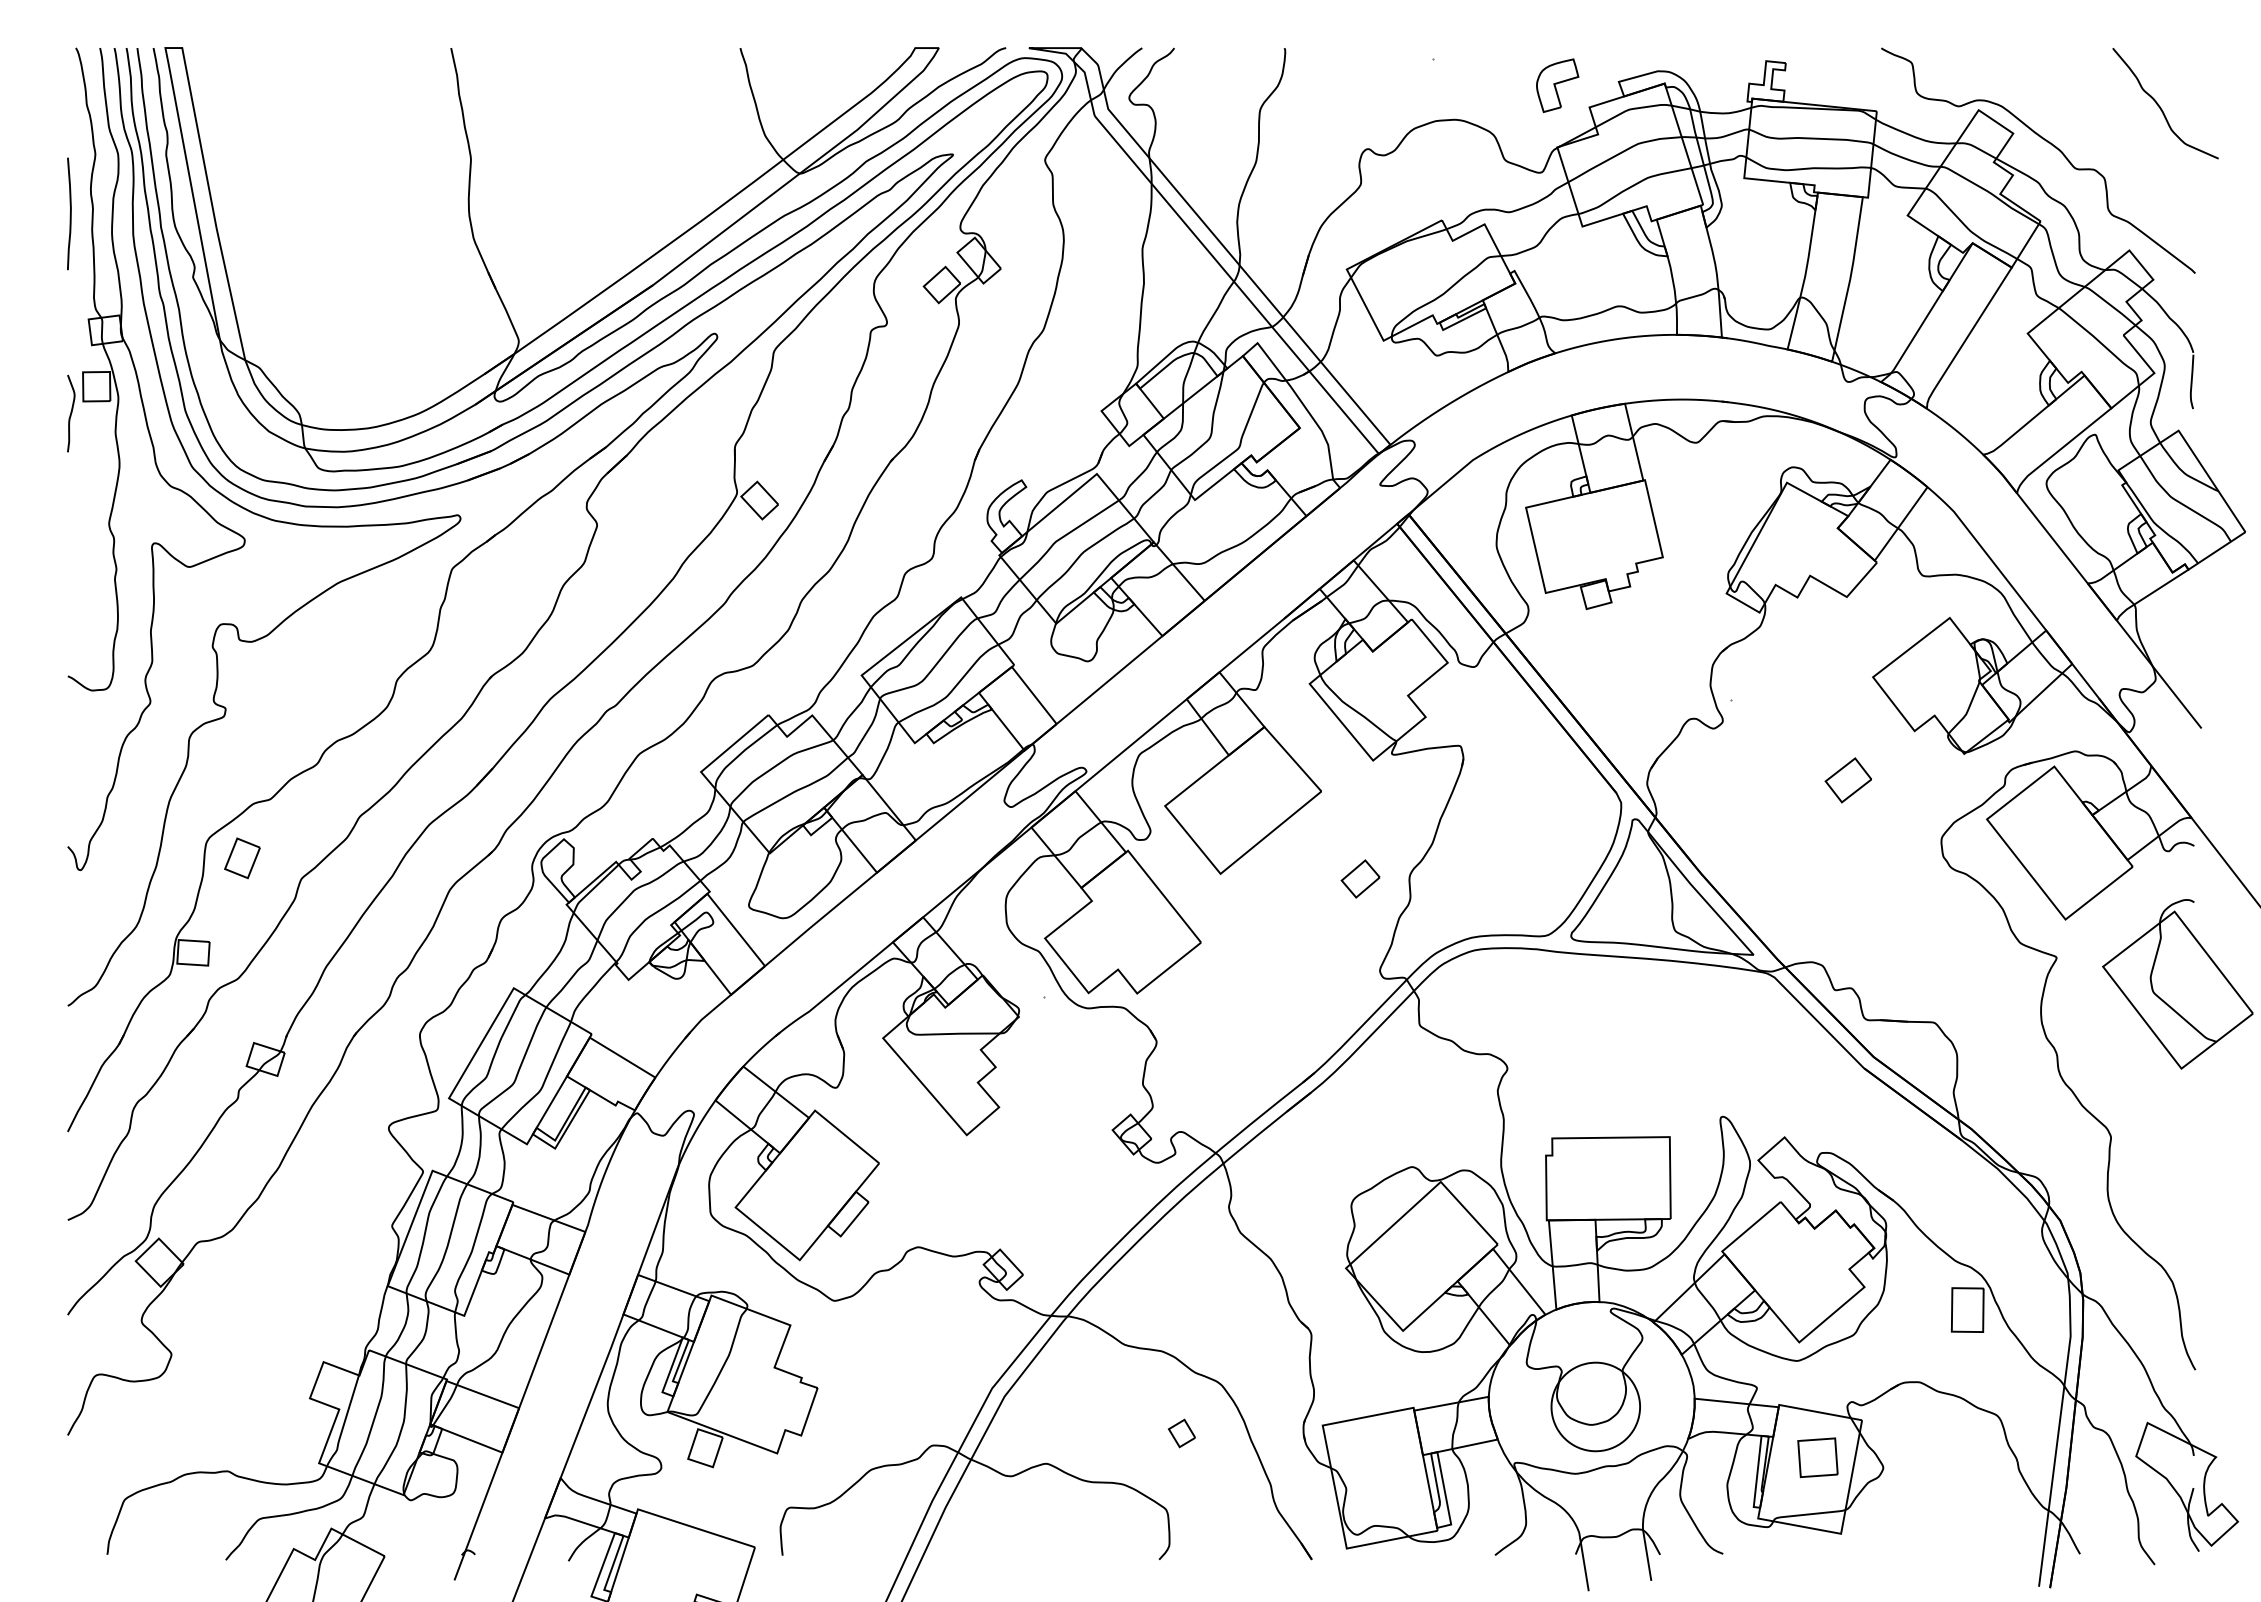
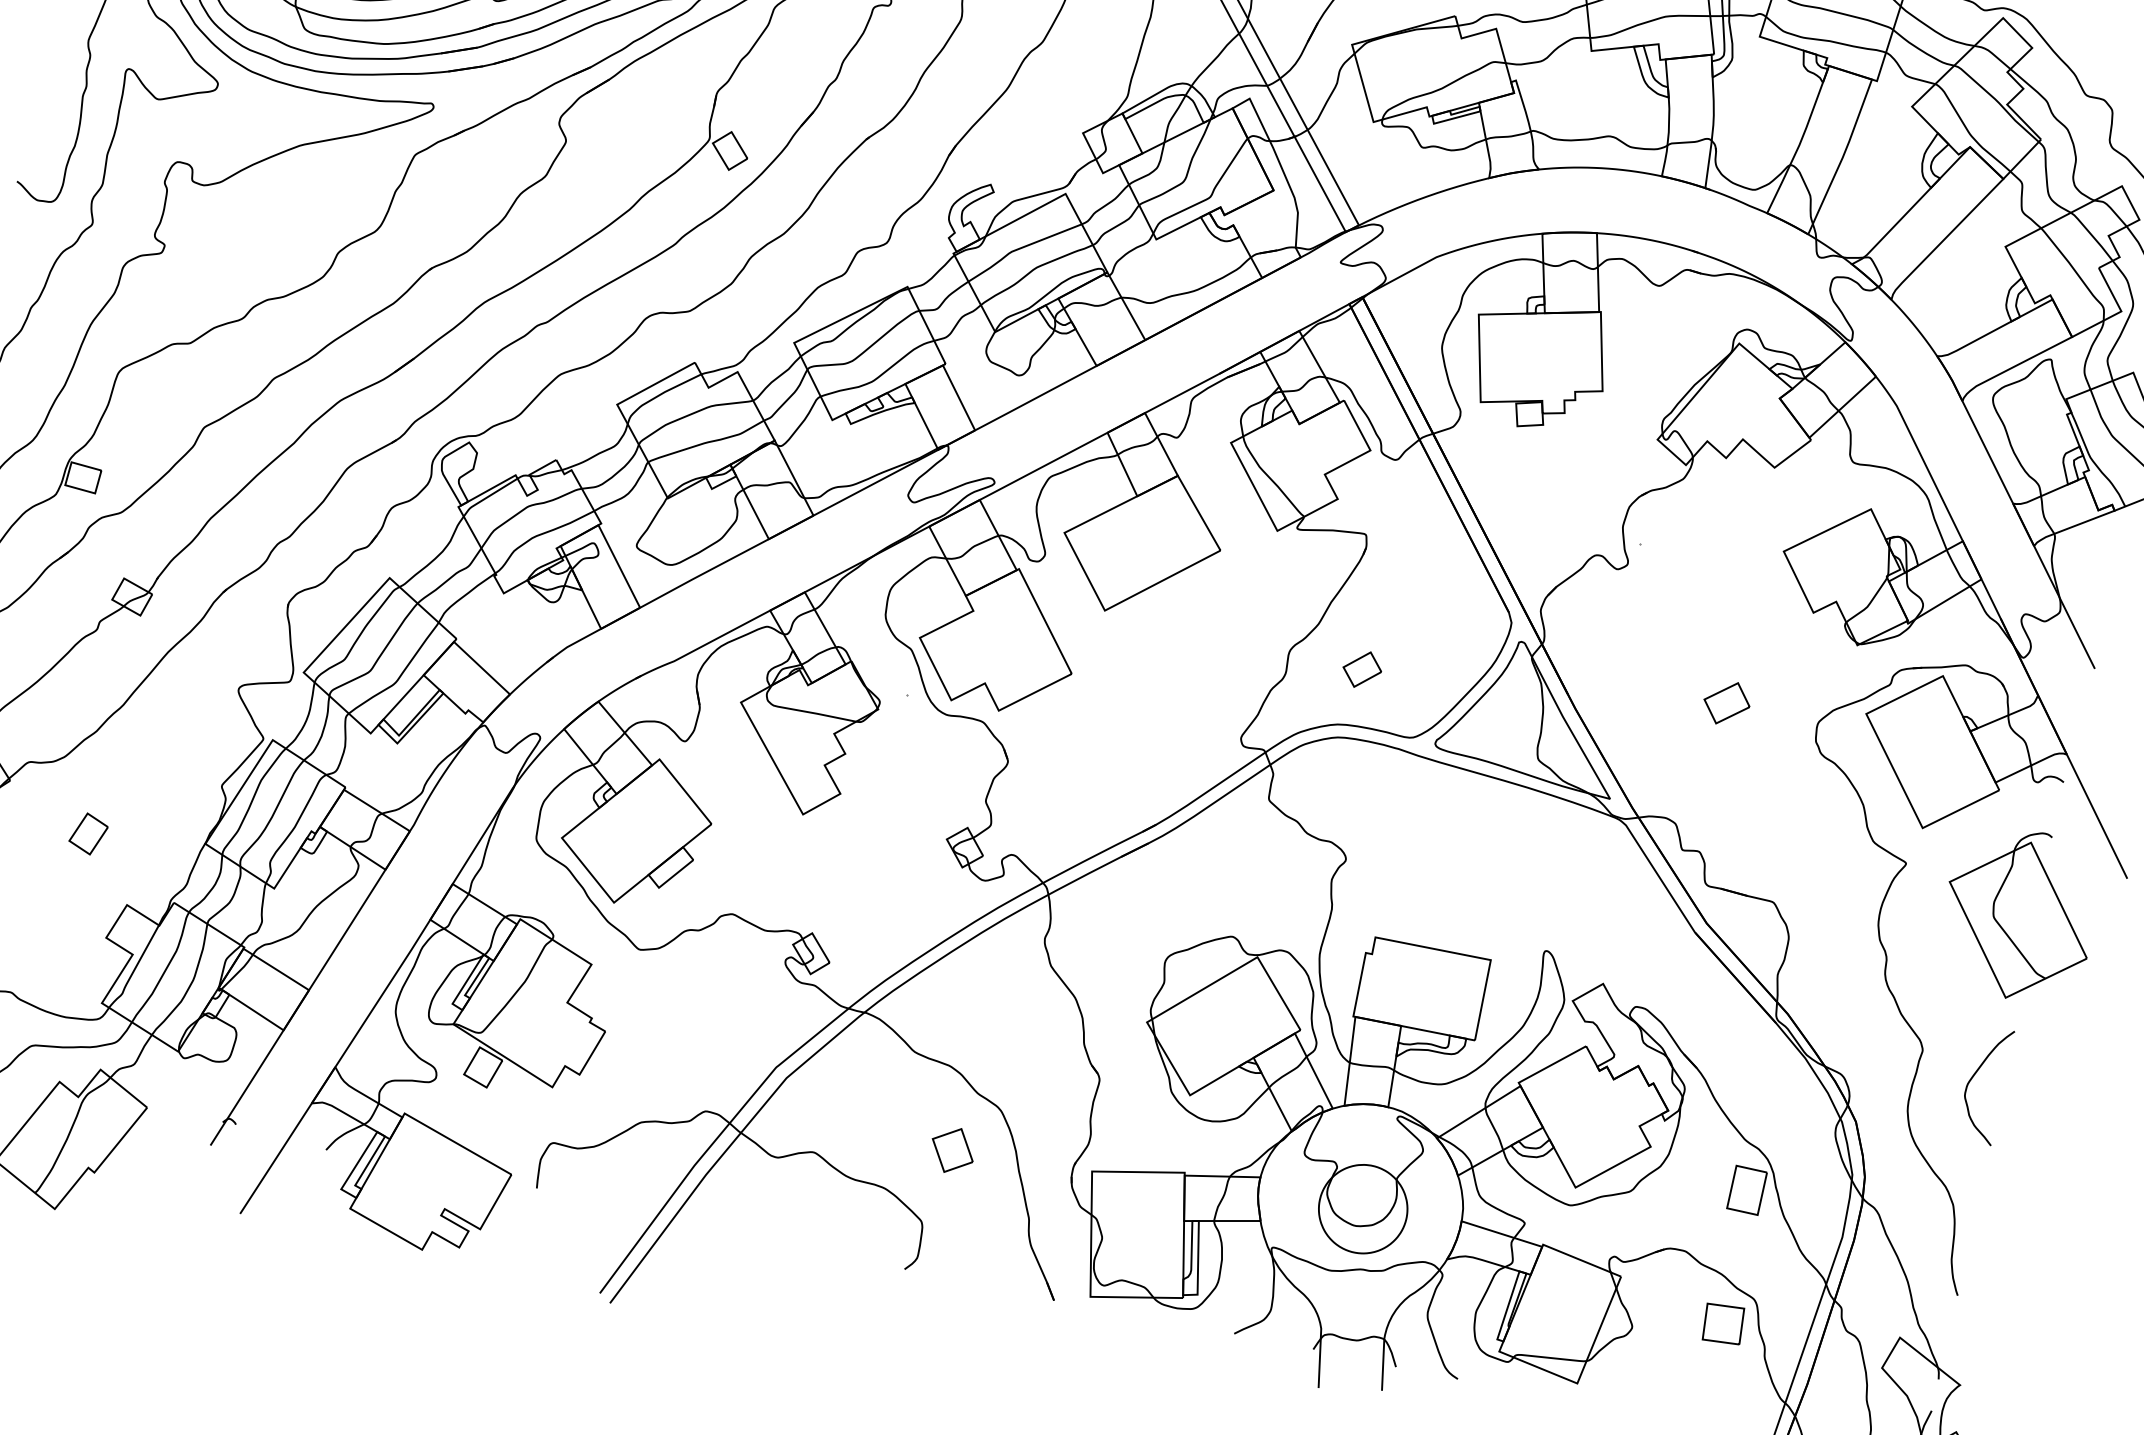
part: (1847, 780) -> (1726, 703), moved
part: (242, 858) -> (88, 834), moved
part: (1360, 878) -> (1362, 669), moved
curve: (2166, 1152) -> (1973, 1076), added
part: (1181, 1433) -> (952, 1150), size x1.67
part: (1817, 1457) -> (1723, 1323), moved

